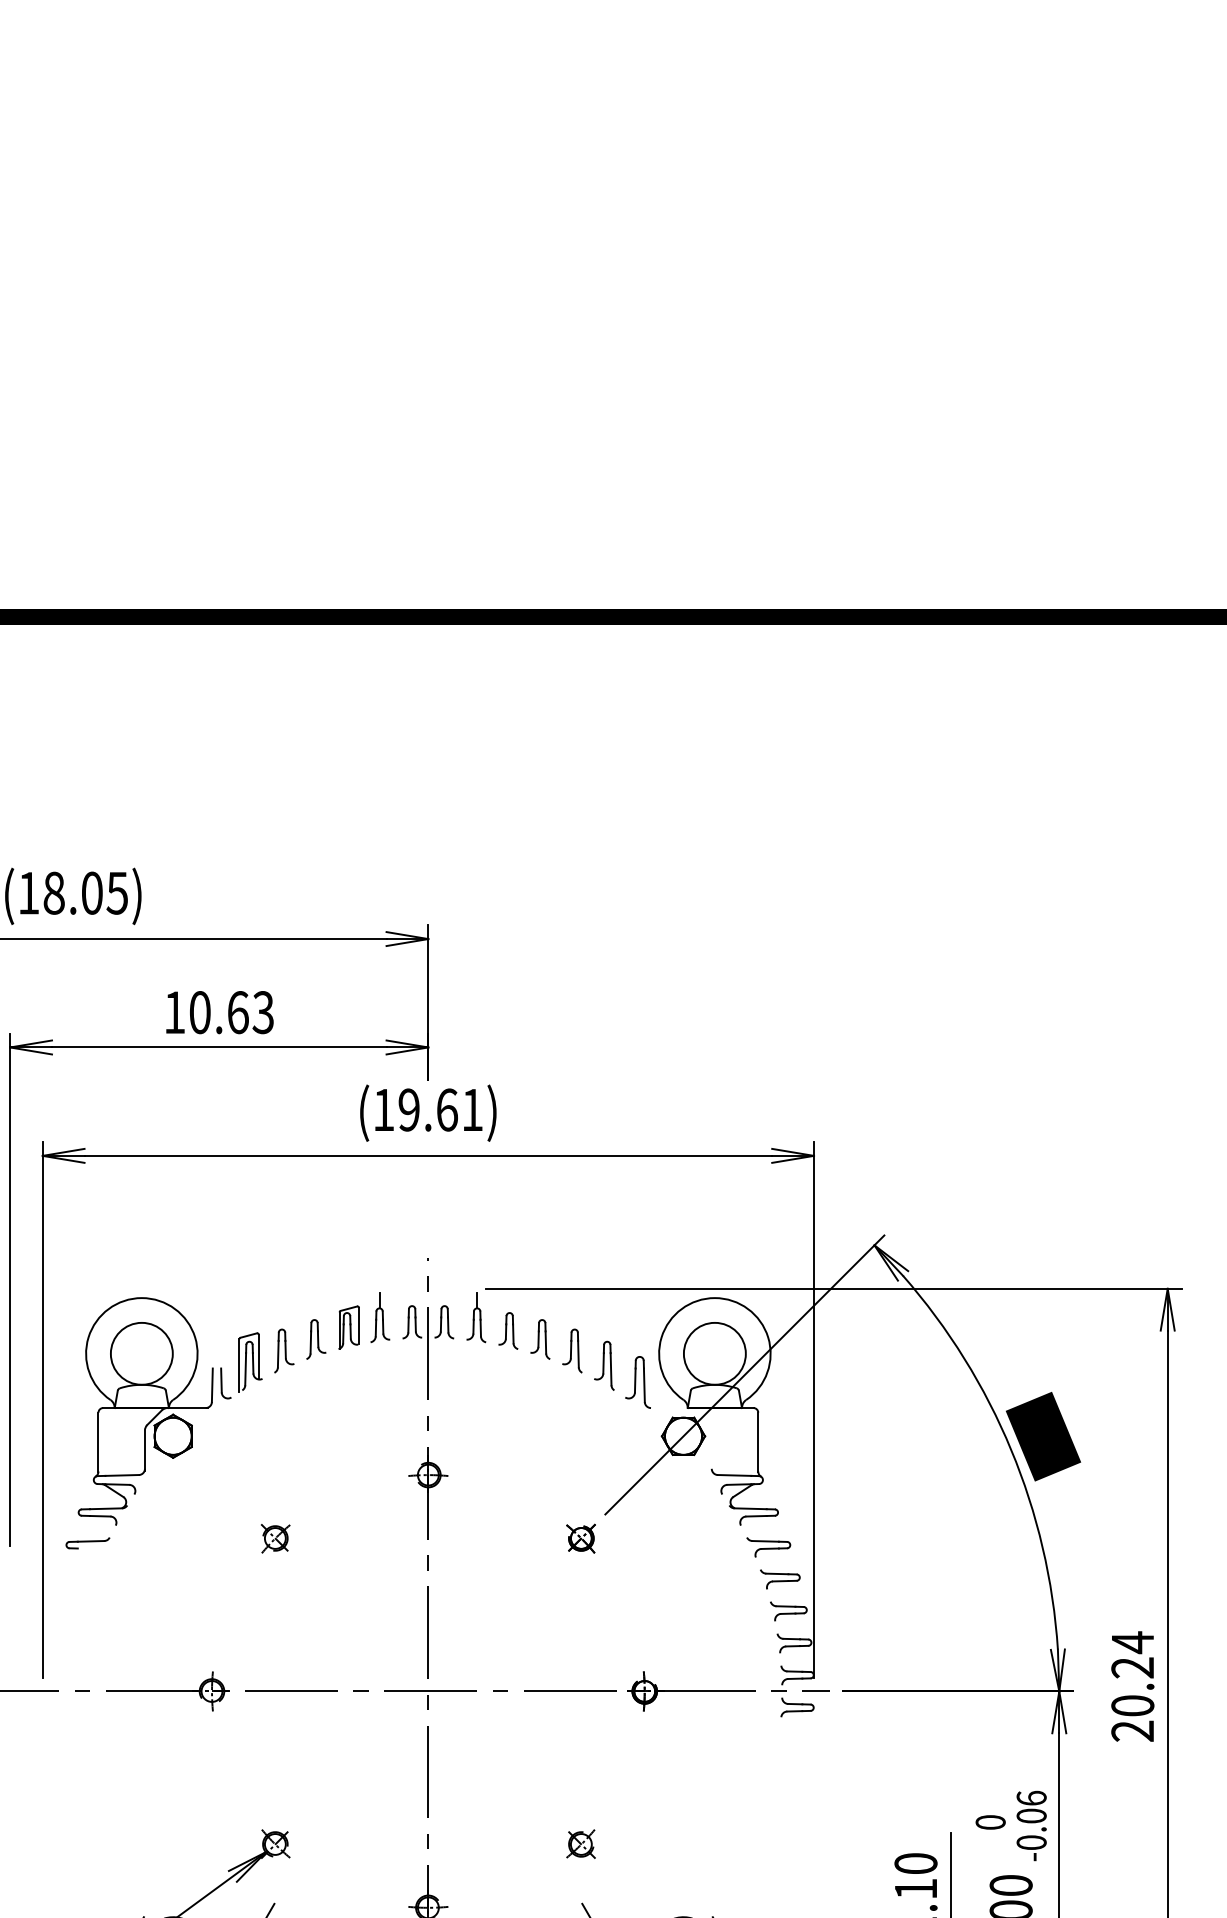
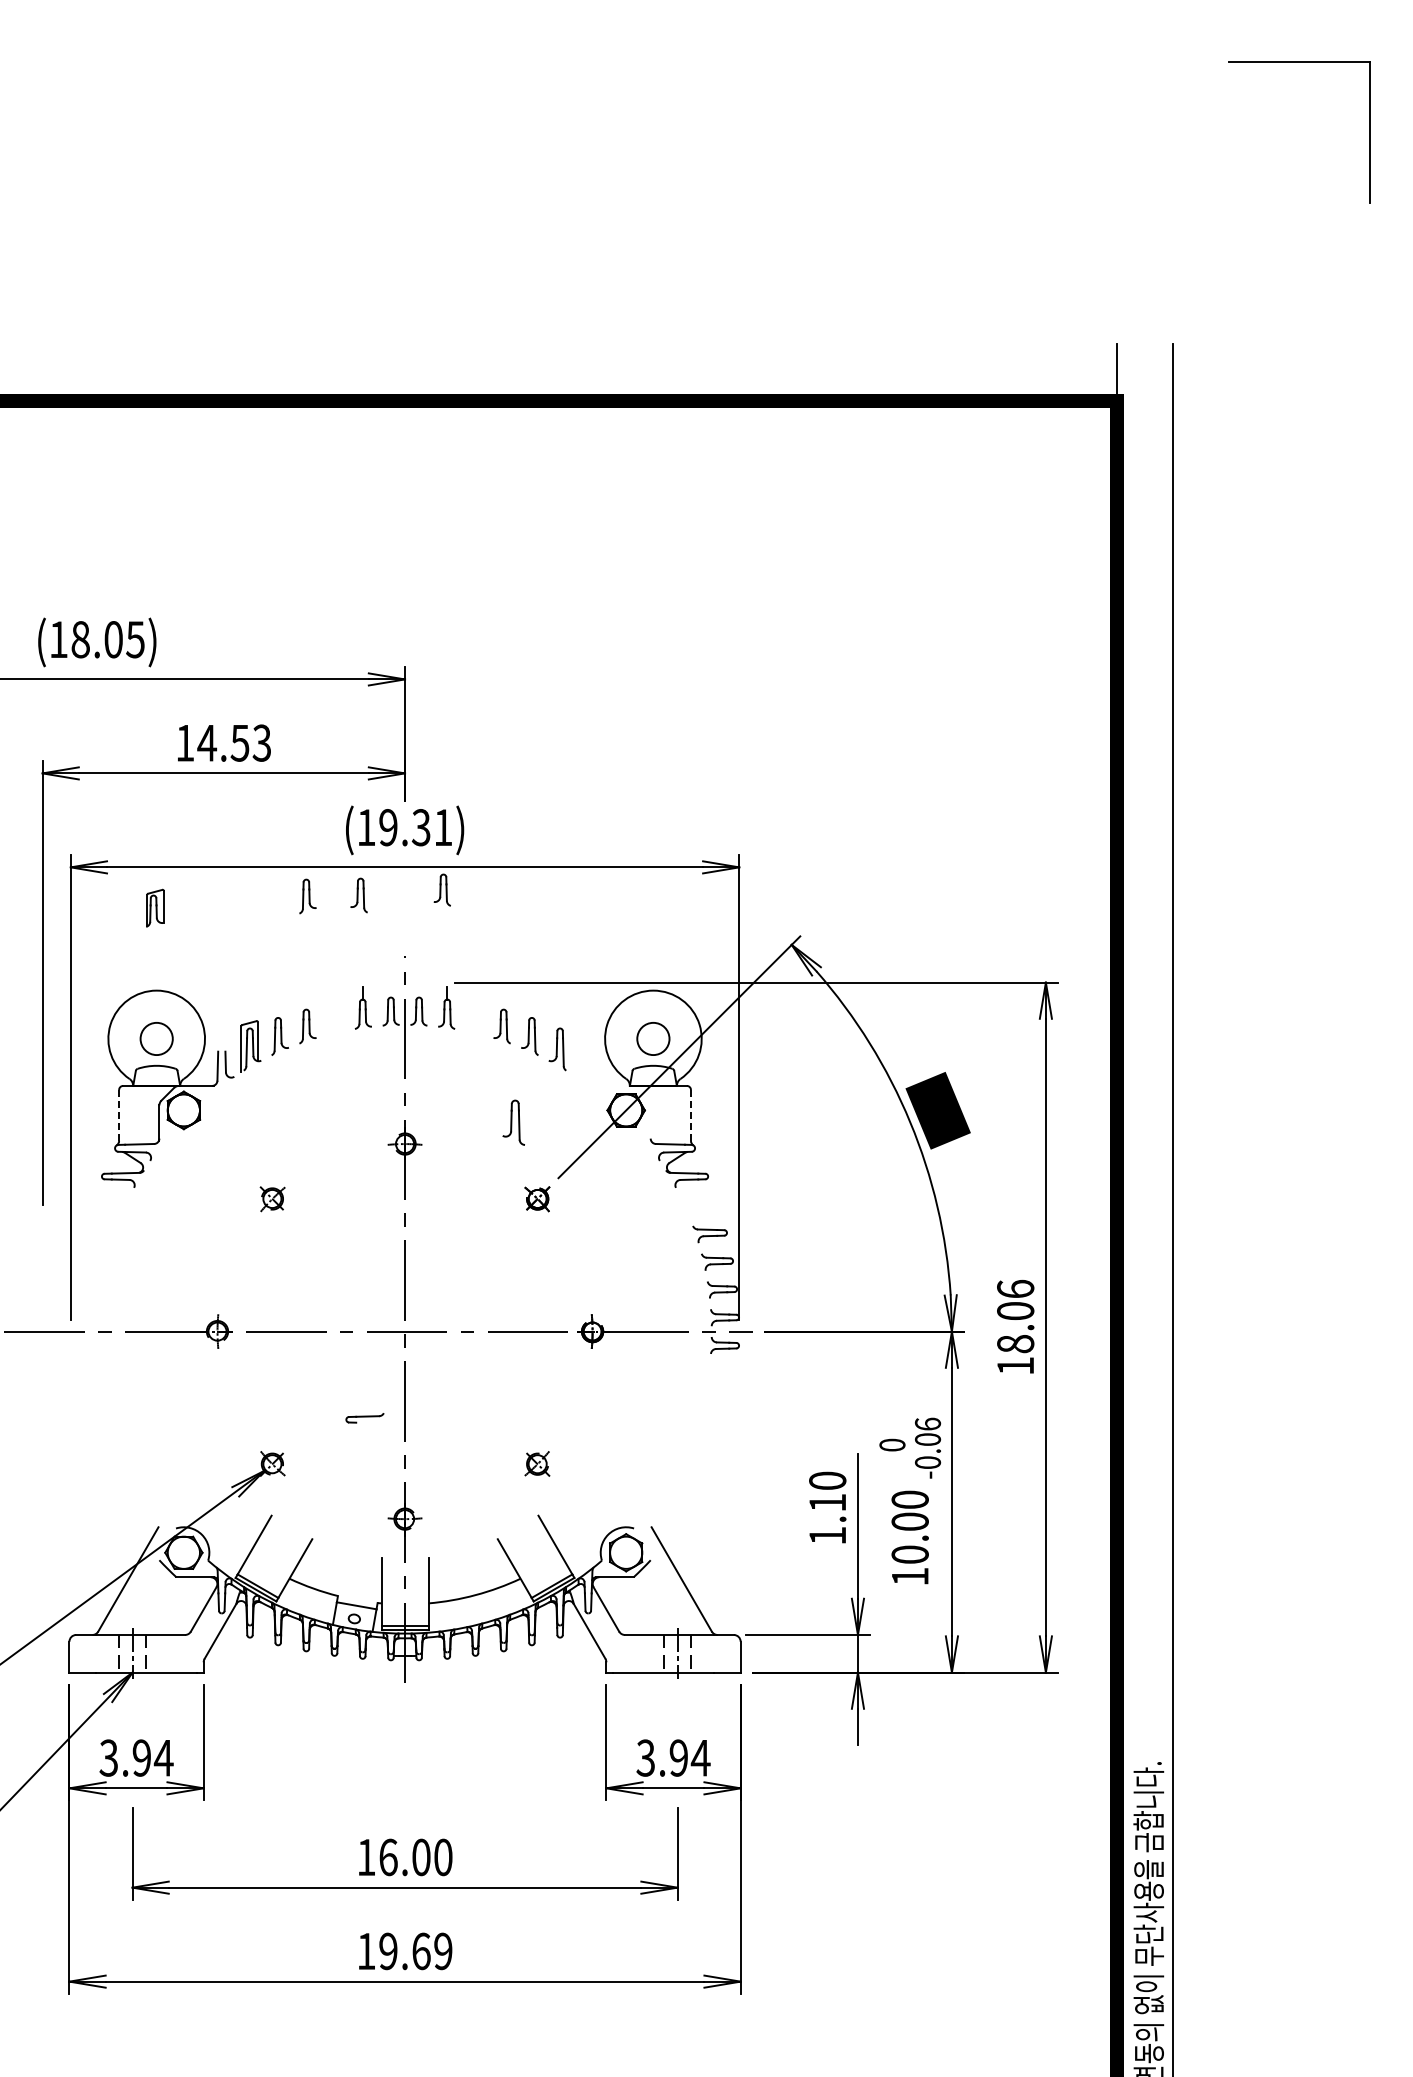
text: (218, 1011) -> (223, 742), 10.63 -> 14.53
text: (446, 1109) -> (420, 827), (19.61) -> (19.31)
part: (374, 1188) -> (358, 895), added
part: (315, 1189) -> (307, 896), added
part: (349, 1326) -> (155, 907), moved
part: (507, 1330) -> (441, 889), moved
circle: (141, 1353) -> (156, 1038), size x0.6
circle: (715, 1353) -> (653, 1038), size x0.6
part: (637, 1382) -> (513, 1122), moved
line: (98, 1440) -> (119, 1114), solid -> dashed
line: (757, 1440) -> (690, 1114), solid -> dashed
part: (87, 1543) -> (364, 1418), moved
part: (768, 1547) -> (699, 1206), removed
text: (1132, 1686) -> (1015, 1327), 20.24 -> 18.06

